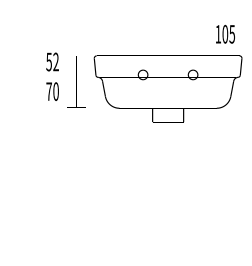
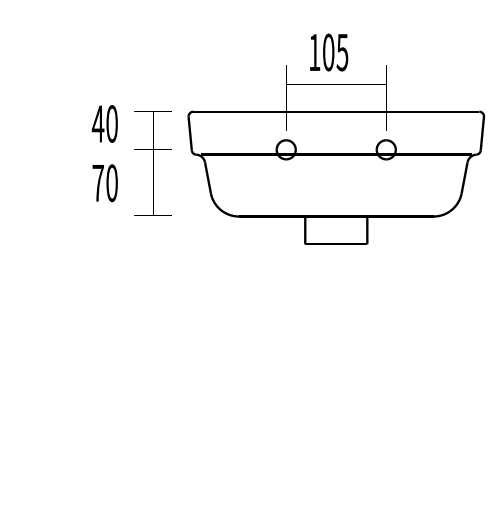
text: (225, 33) -> (329, 50), moved
text: (52, 61) -> (104, 122), 52 -> 40

